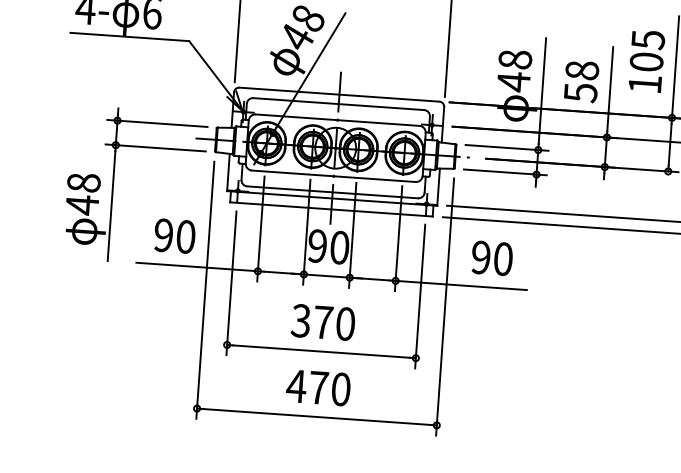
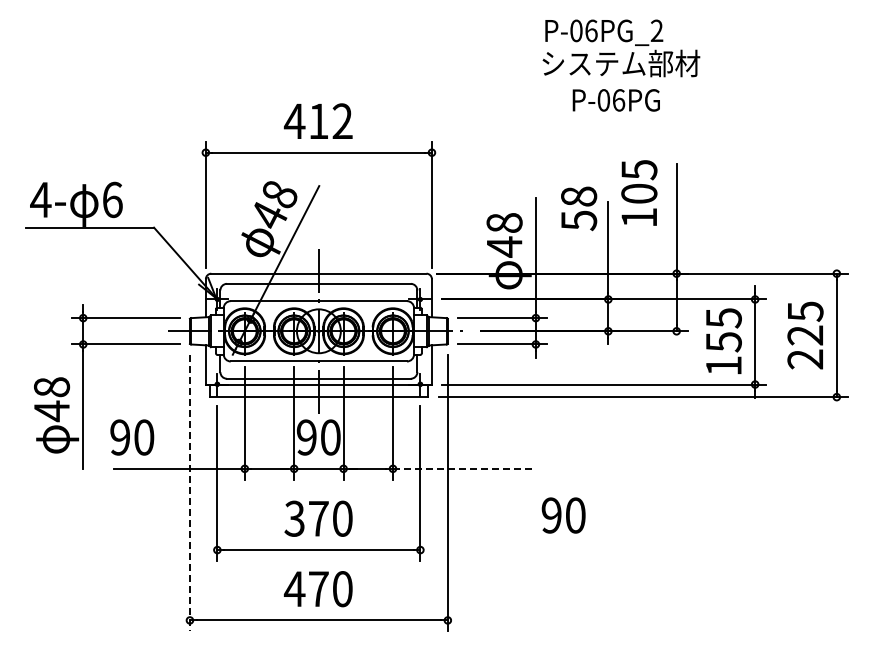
text: (646, 60) -> (639, 192), moved
text: (581, 81) -> (579, 208), moved
text: (175, 236) -> (132, 437), moved
text: (492, 258) -> (563, 515), moved
line: (461, 285) -> (463, 468), solid -> dashed
line: (204, 290) -> (189, 493), solid -> dashed

